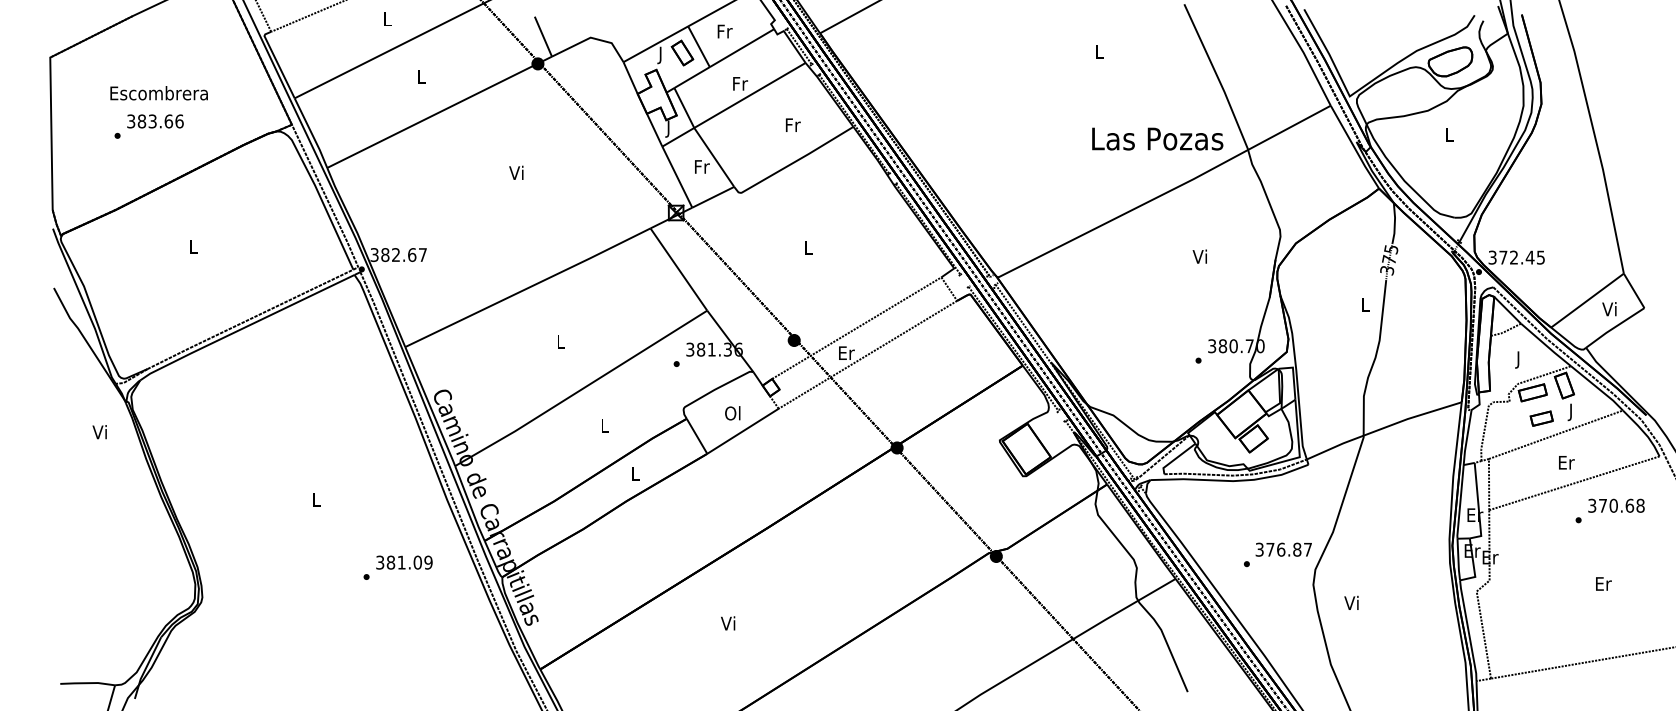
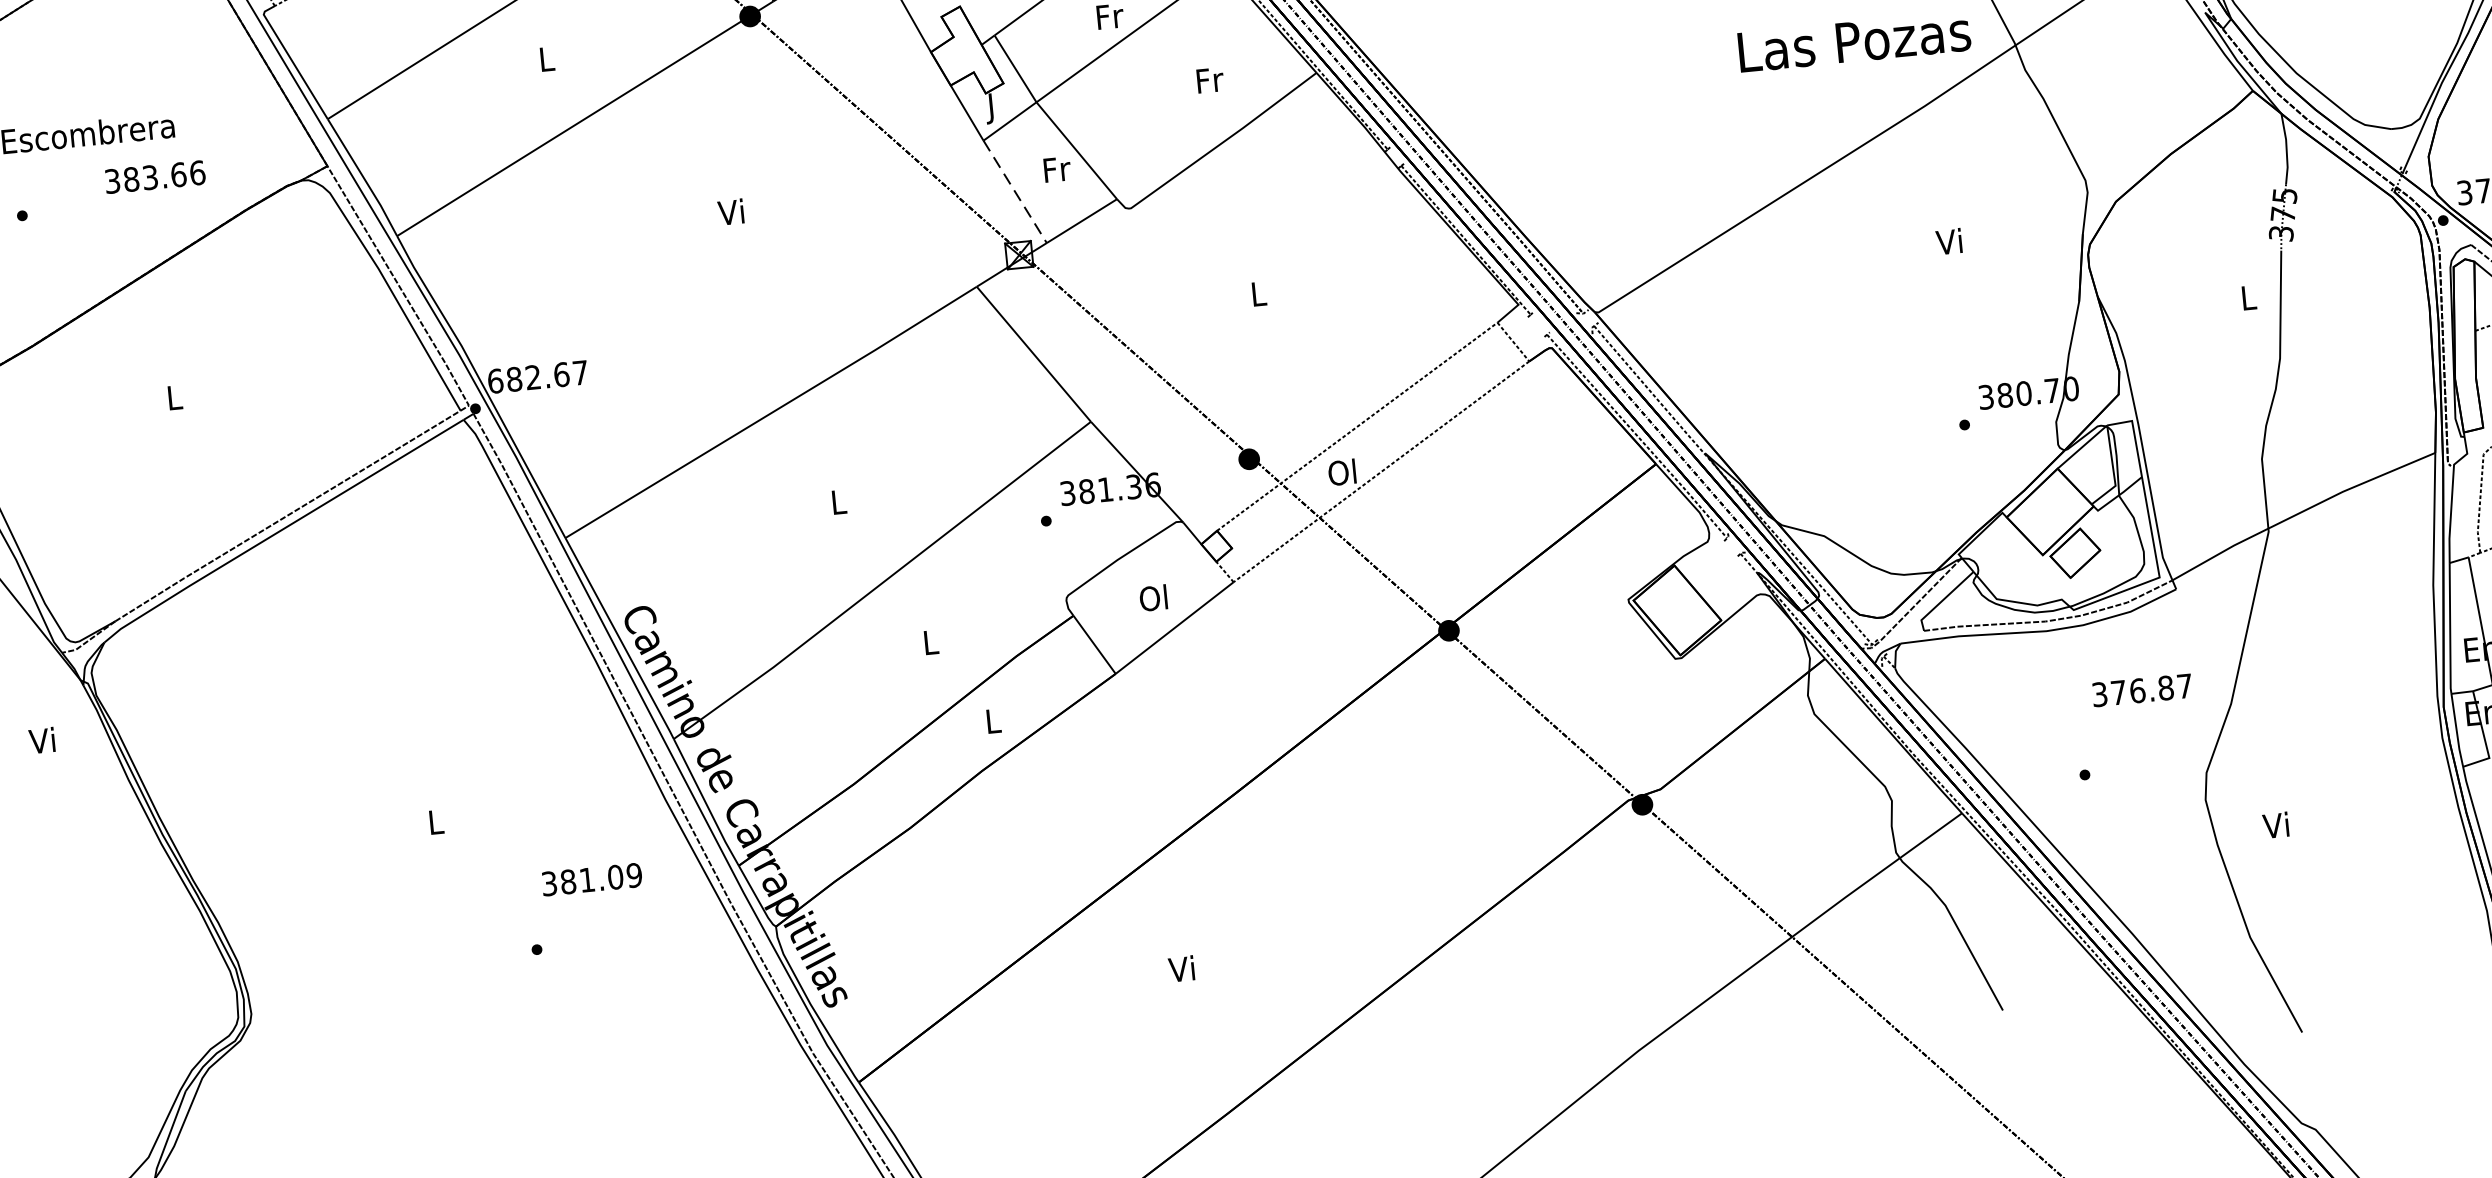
text: (155, 121) -> (155, 177), moved
line: (677, 177) -> (1015, 192), solid -> dashed
text: (374, 255) -> (495, 382), 382.67 -> 682.67
text: (846, 352) -> (1343, 471), Er -> Ol
text: (1283, 549) -> (2141, 690), moved
text: (404, 562) -> (592, 879), moved

